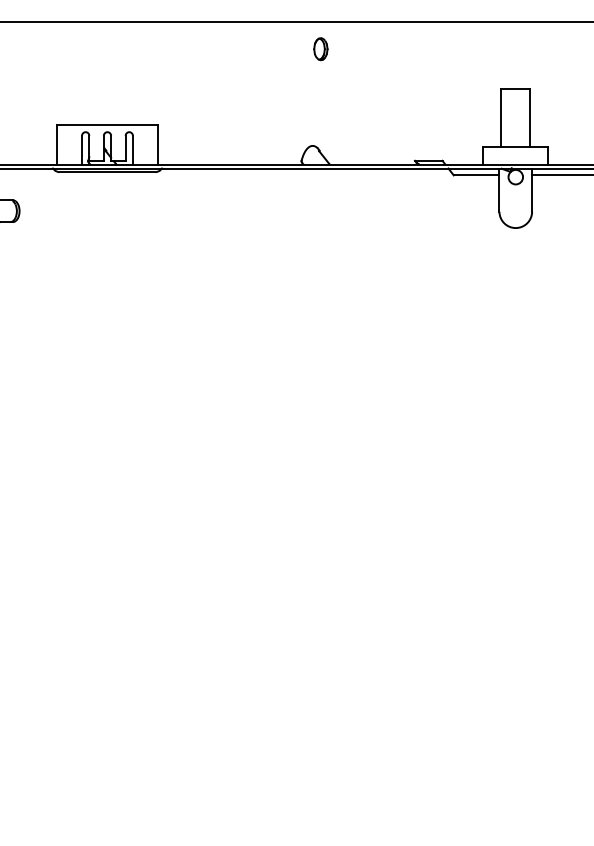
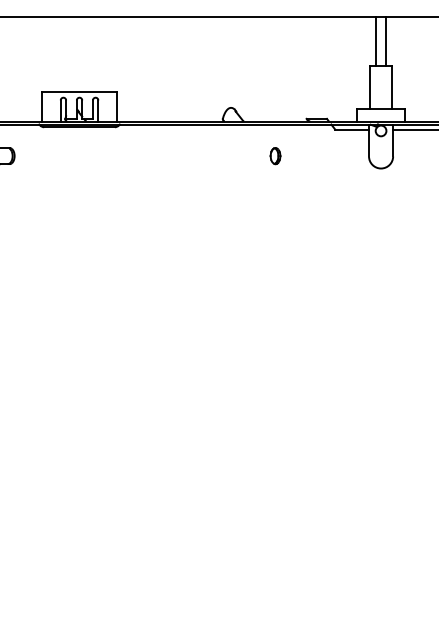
part: (320, 49) -> (275, 156), moved
line: (508, 55) -> (375, 41), added
line: (523, 55) -> (386, 41), added

